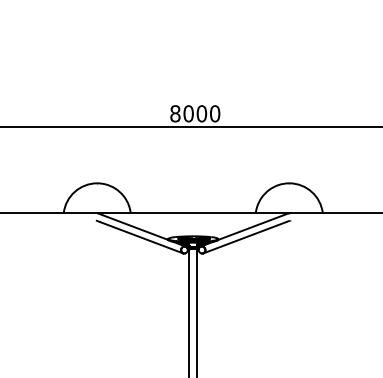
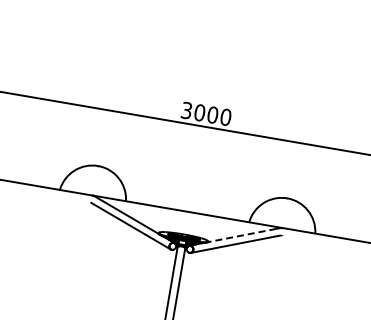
text: (175, 113) -> (186, 110), 8000 -> 3000
line: (250, 227) -> (241, 235), solid -> dashed

